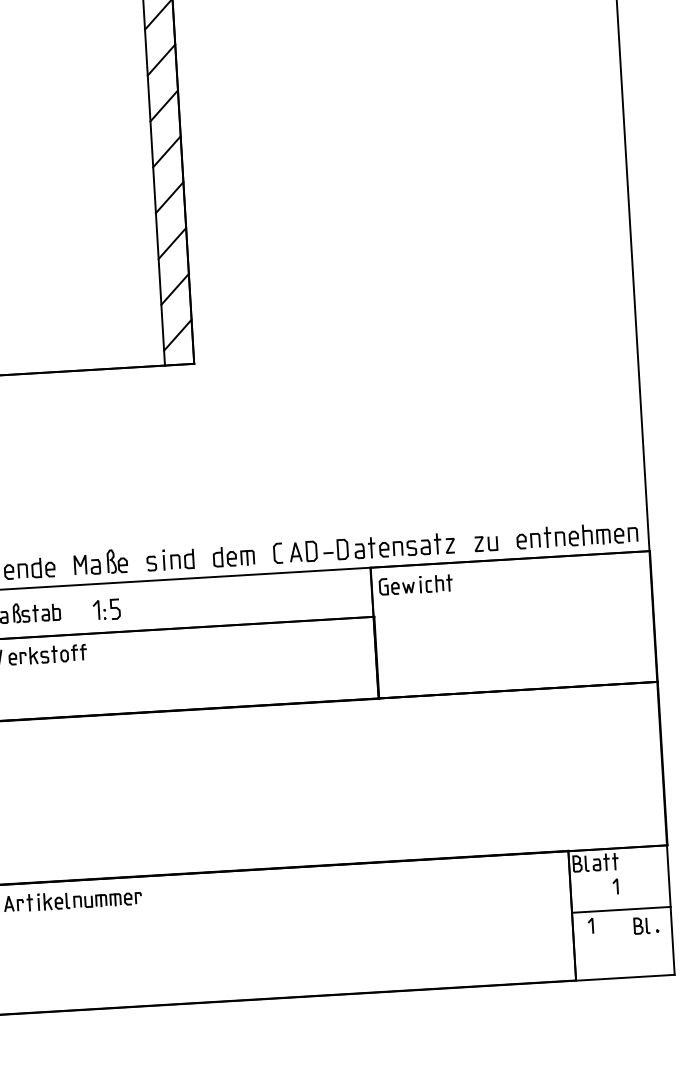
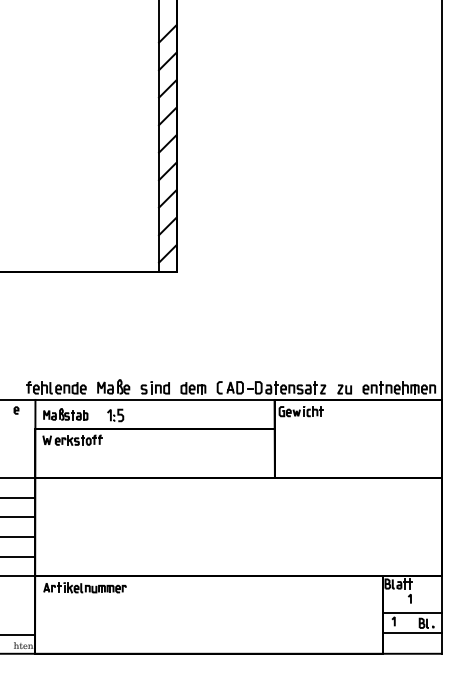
line: (623, 942) -> (412, 632), added

